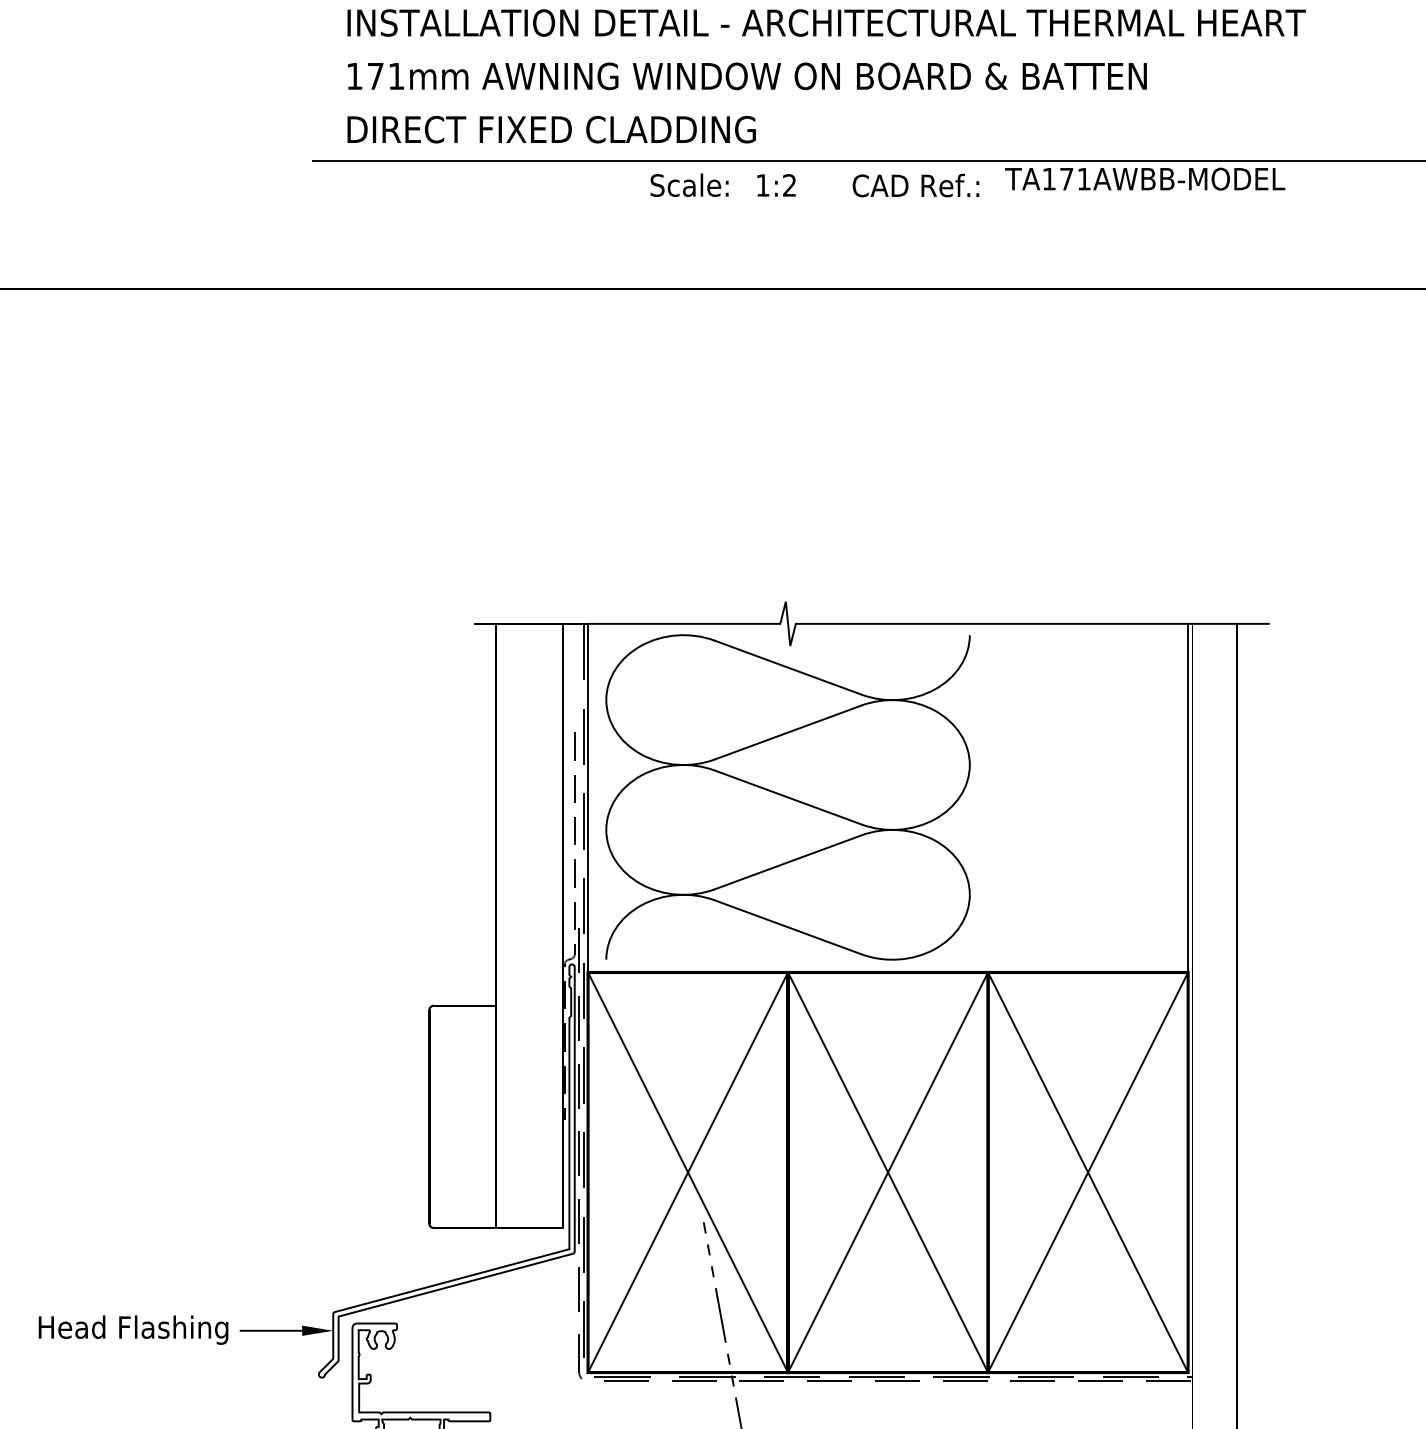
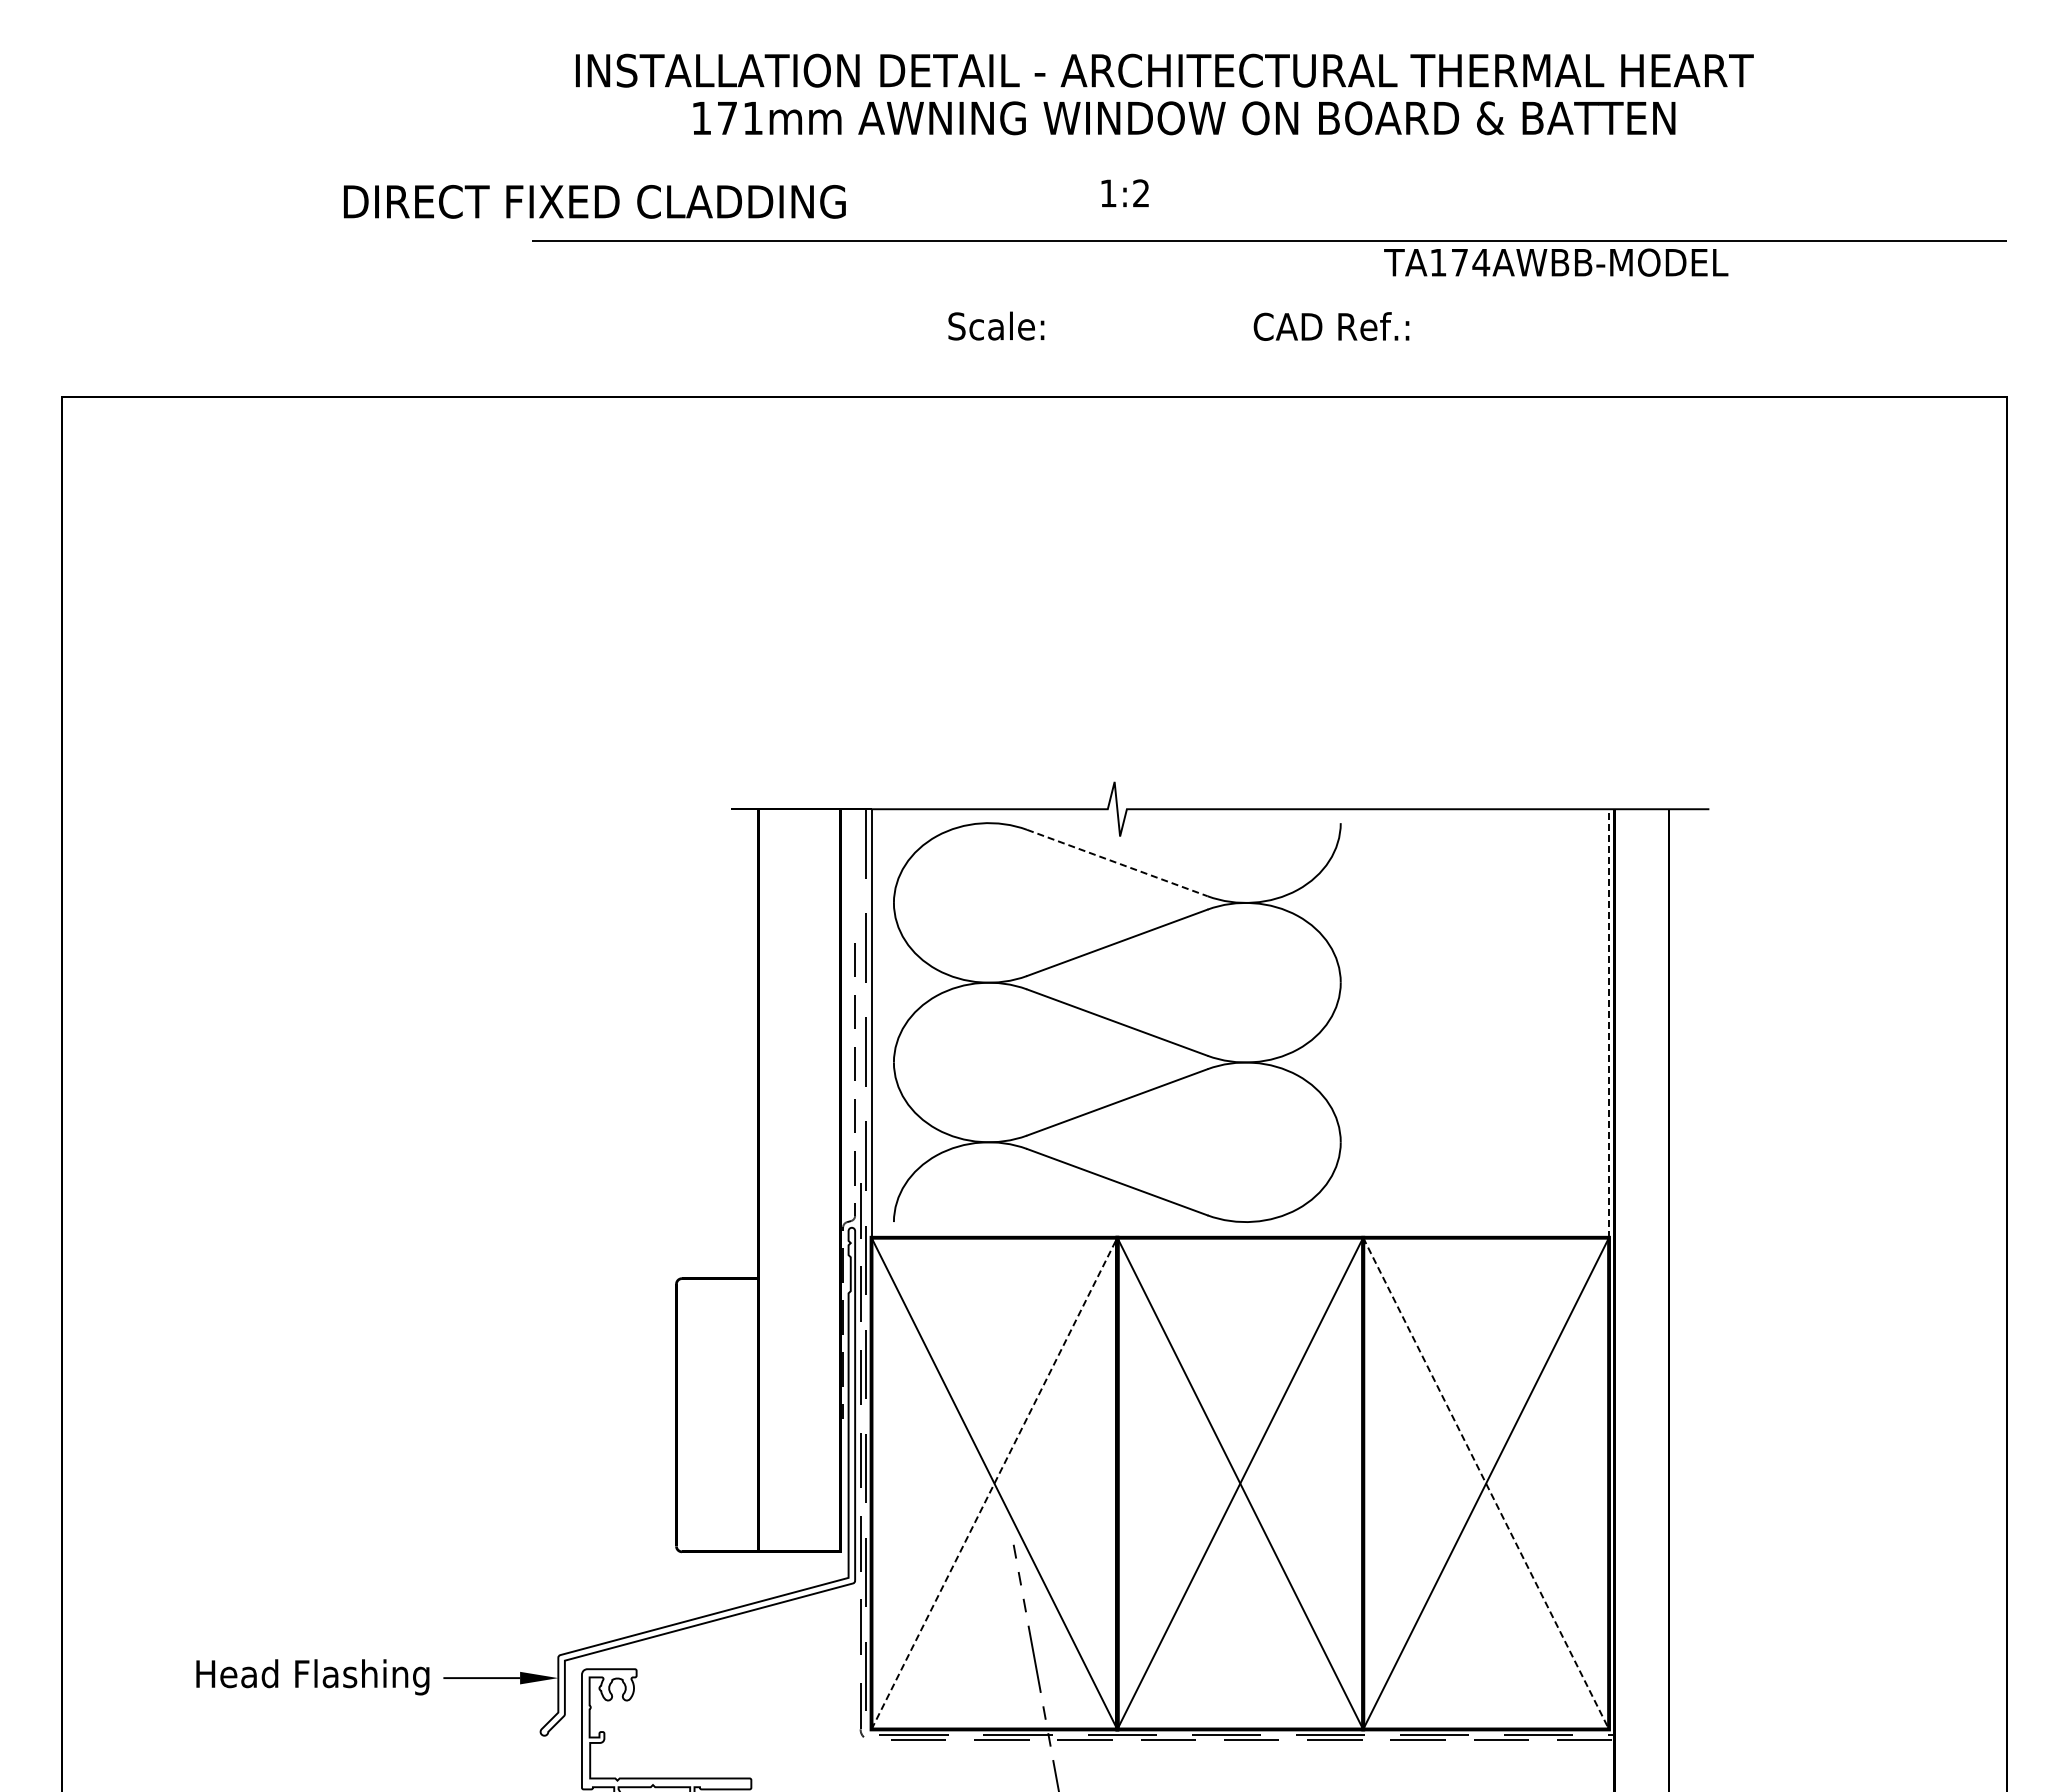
text: (747, 76) -> (1184, 118), moved
text: (551, 129) -> (594, 201), moved
text: (1084, 179) -> (1481, 262), TA171AWBB-MODEL -> TA174AWBB-MODEL
text: (689, 184) -> (996, 325), moved
text: (775, 184) -> (1124, 192), moved
text: (915, 185) -> (1331, 326), moved
line: (788, 668) -> (1117, 863), solid -> dashed
line: (1188, 798) -> (1609, 1023), solid -> dashed
line: (688, 1172) -> (994, 1483), solid -> dashed
line: (1088, 1172) -> (1486, 1483), solid -> dashed

